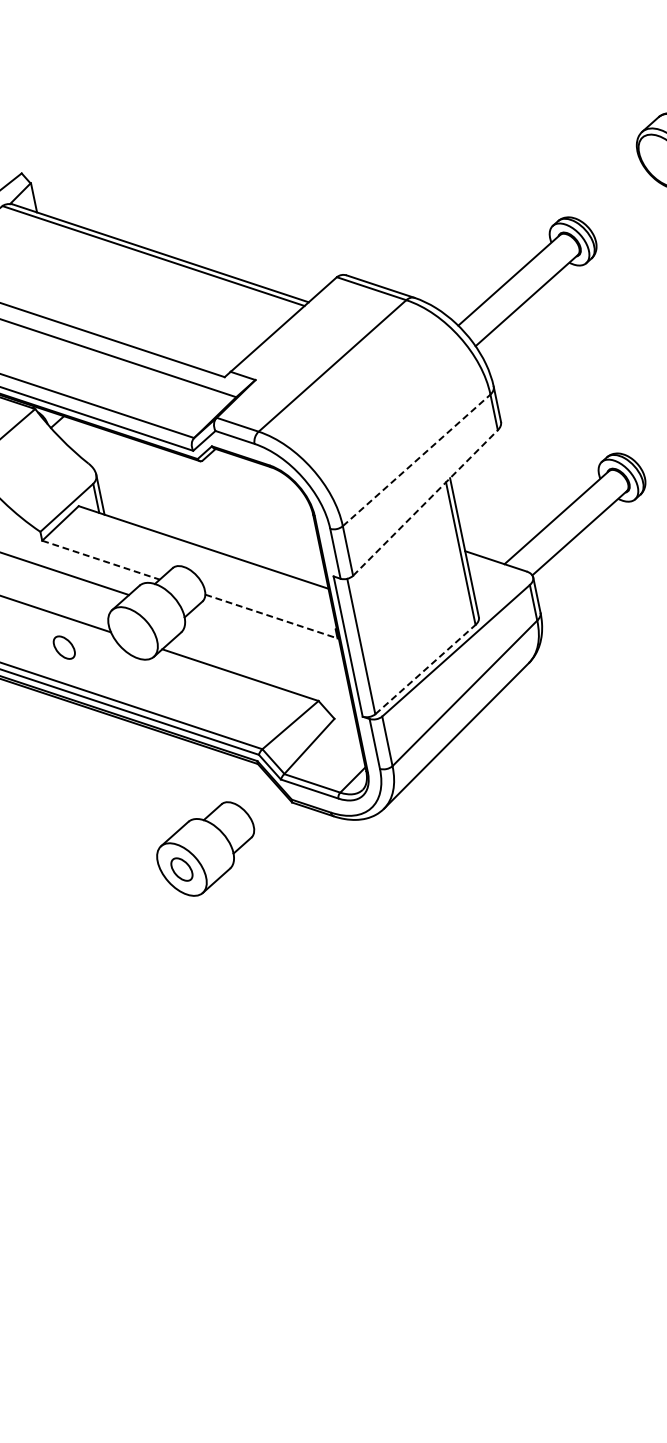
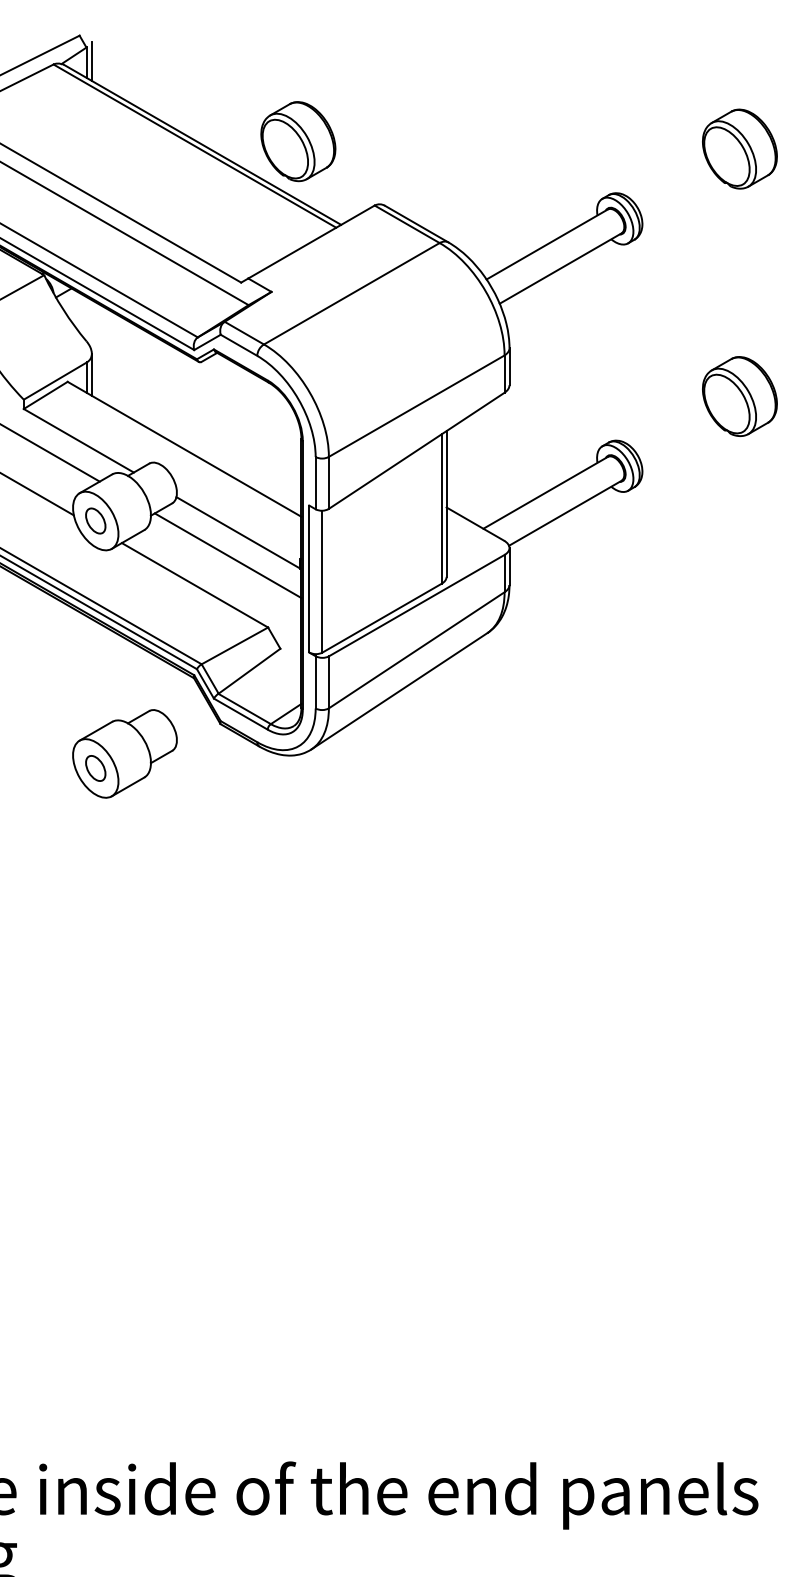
line: (37, 194) -> (91, 60), added
part: (251, 231) -> (298, 141), added
line: (417, 459) -> (417, 405), dashed -> solid
line: (426, 502) -> (417, 450), dashed -> solid
line: (100, 559) -> (78, 440), dashed -> solid
line: (271, 617) -> (238, 533), dashed -> solid
line: (265, 640) -> (227, 555), added
part: (63, 647) -> (95, 520), moved
line: (425, 669) -> (382, 618), dashed -> solid

